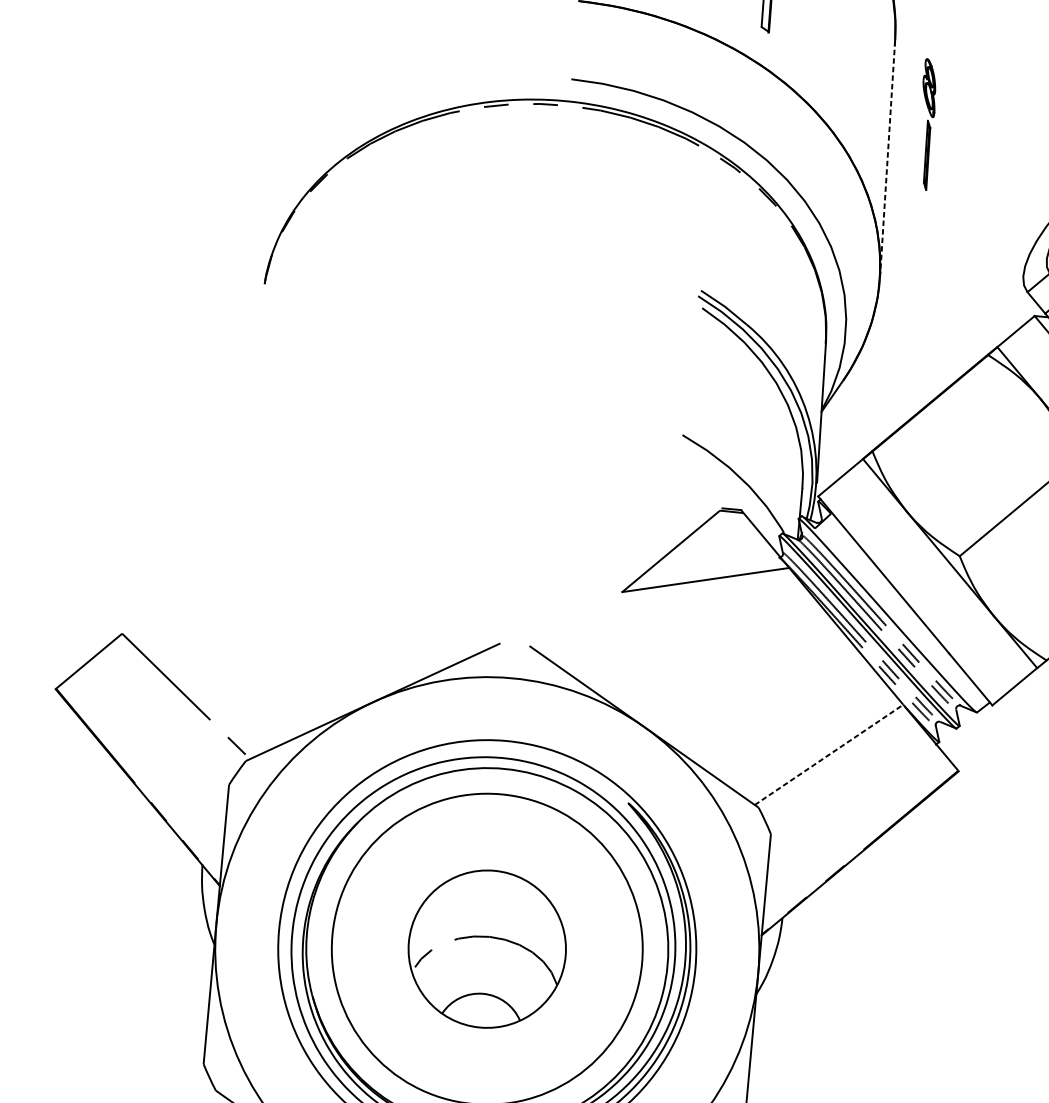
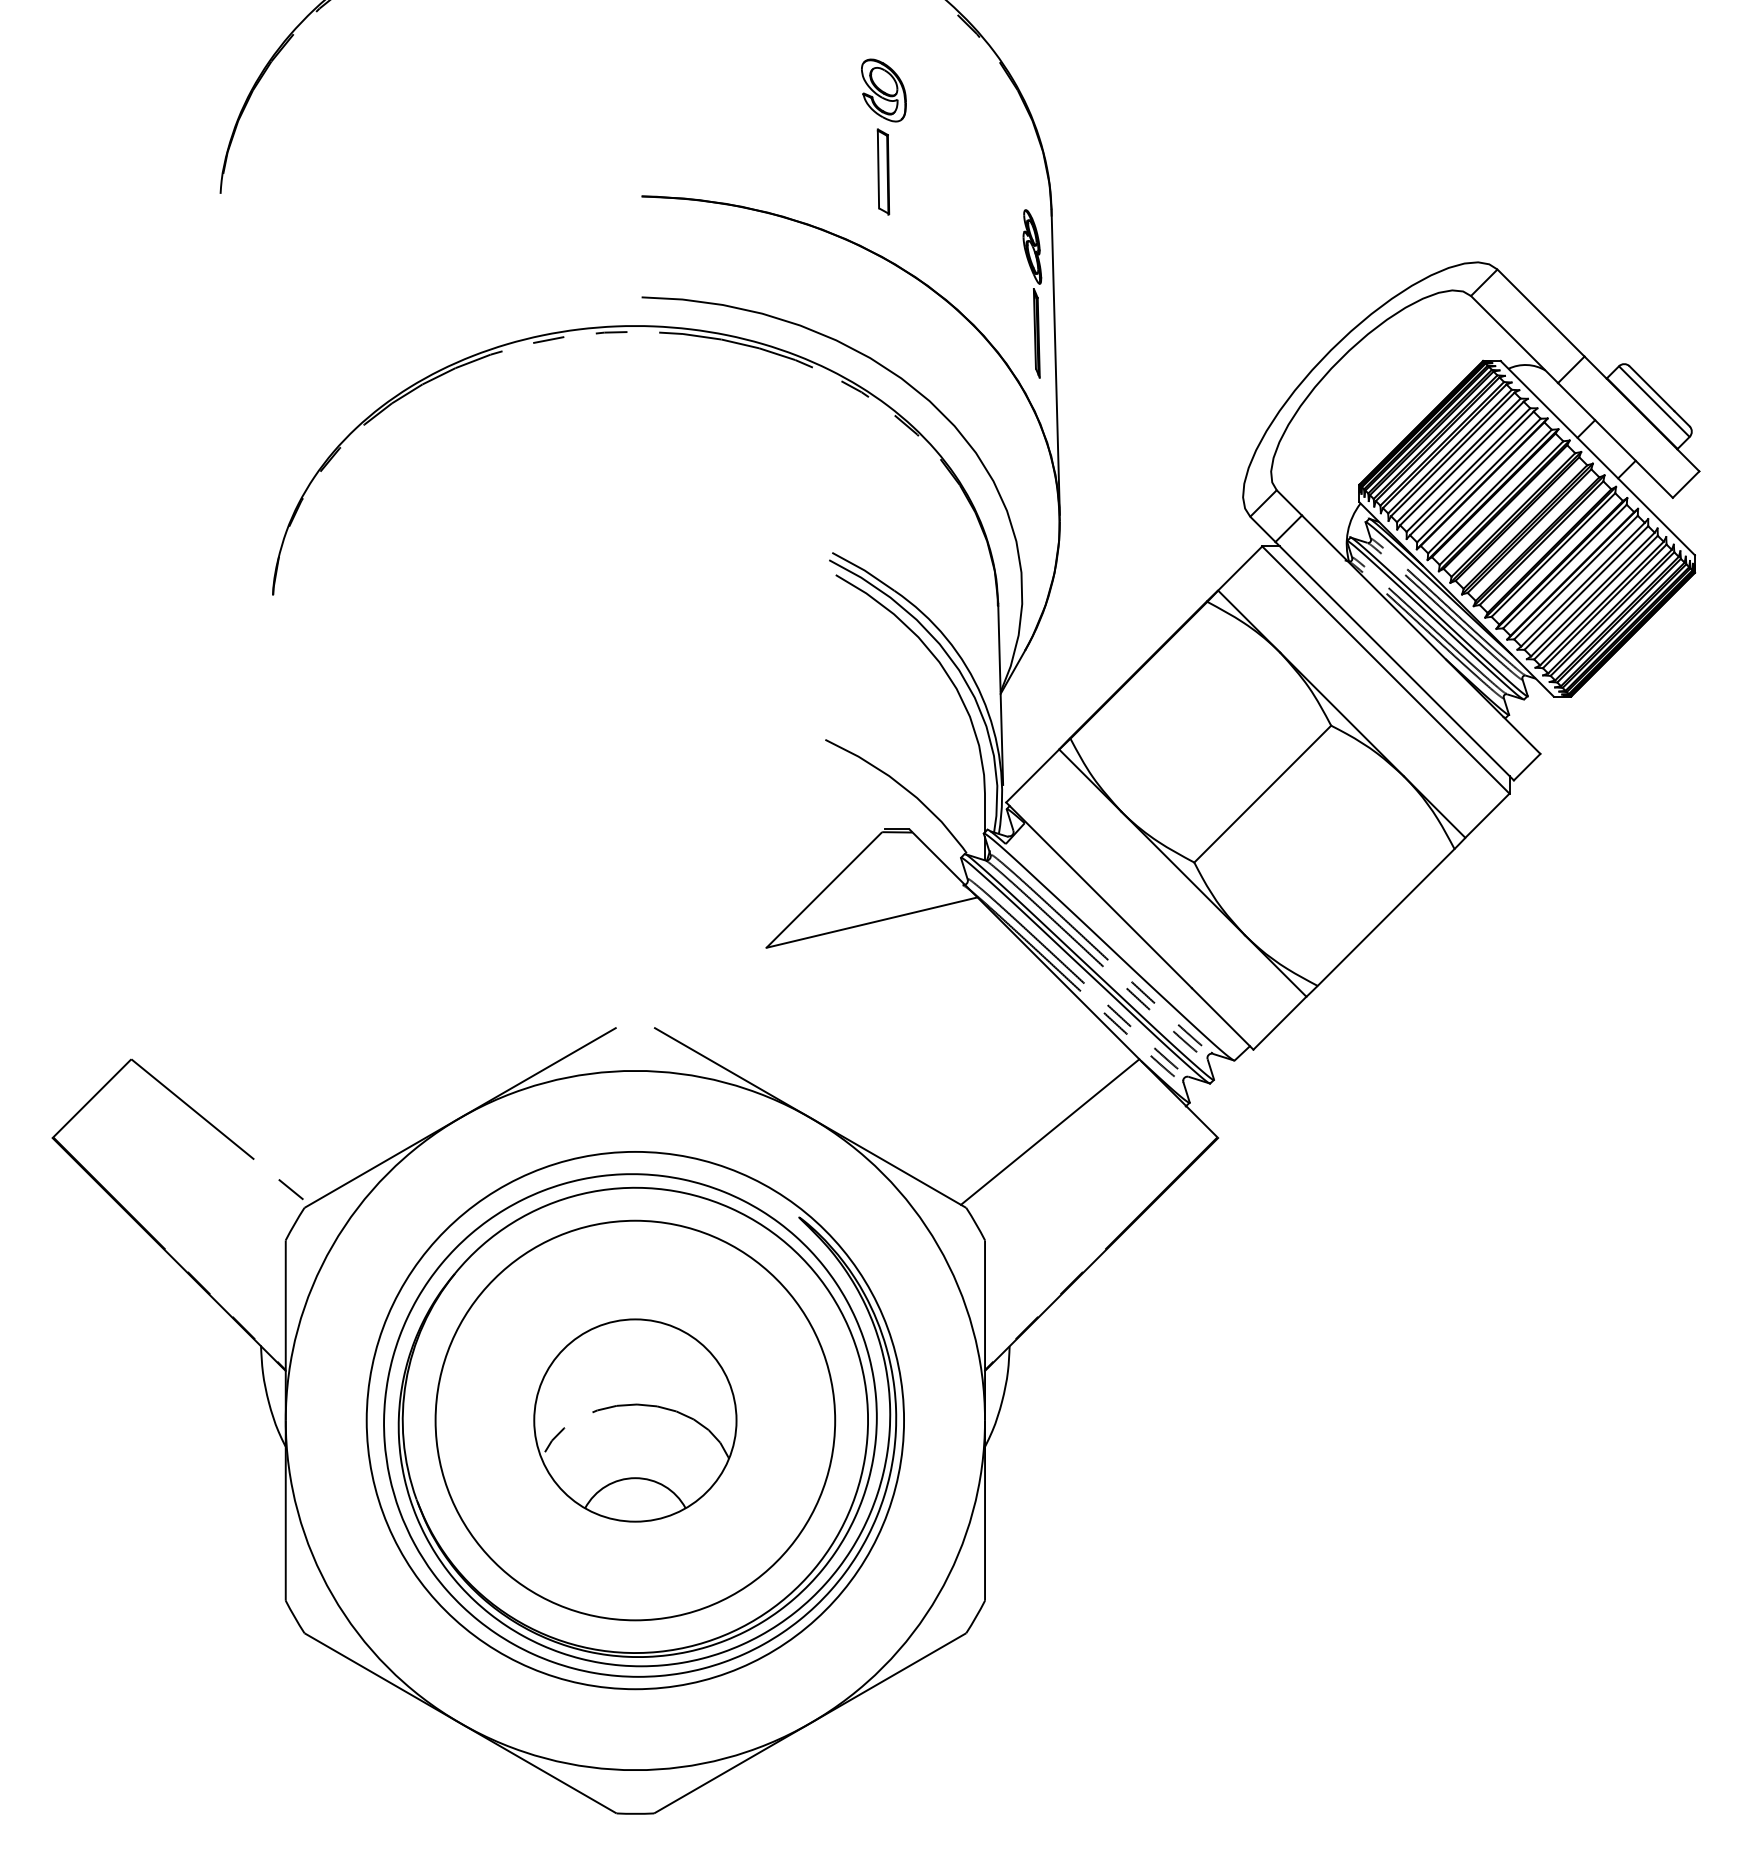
part: (926, 124) -> (1032, 293), moved
line: (887, 158) -> (1055, 362), dashed -> solid
line: (829, 754) -> (1050, 1131), dashed -> solid

